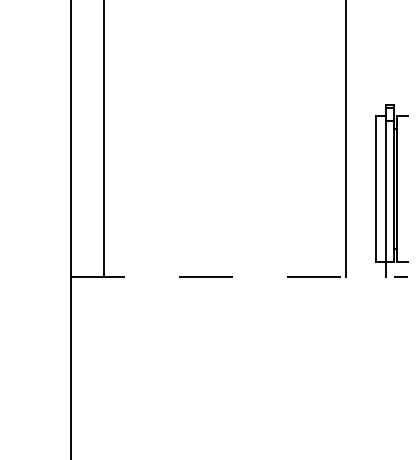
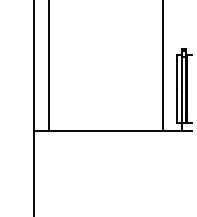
line: (240, 276) -> (113, 130), dashed -> solid

